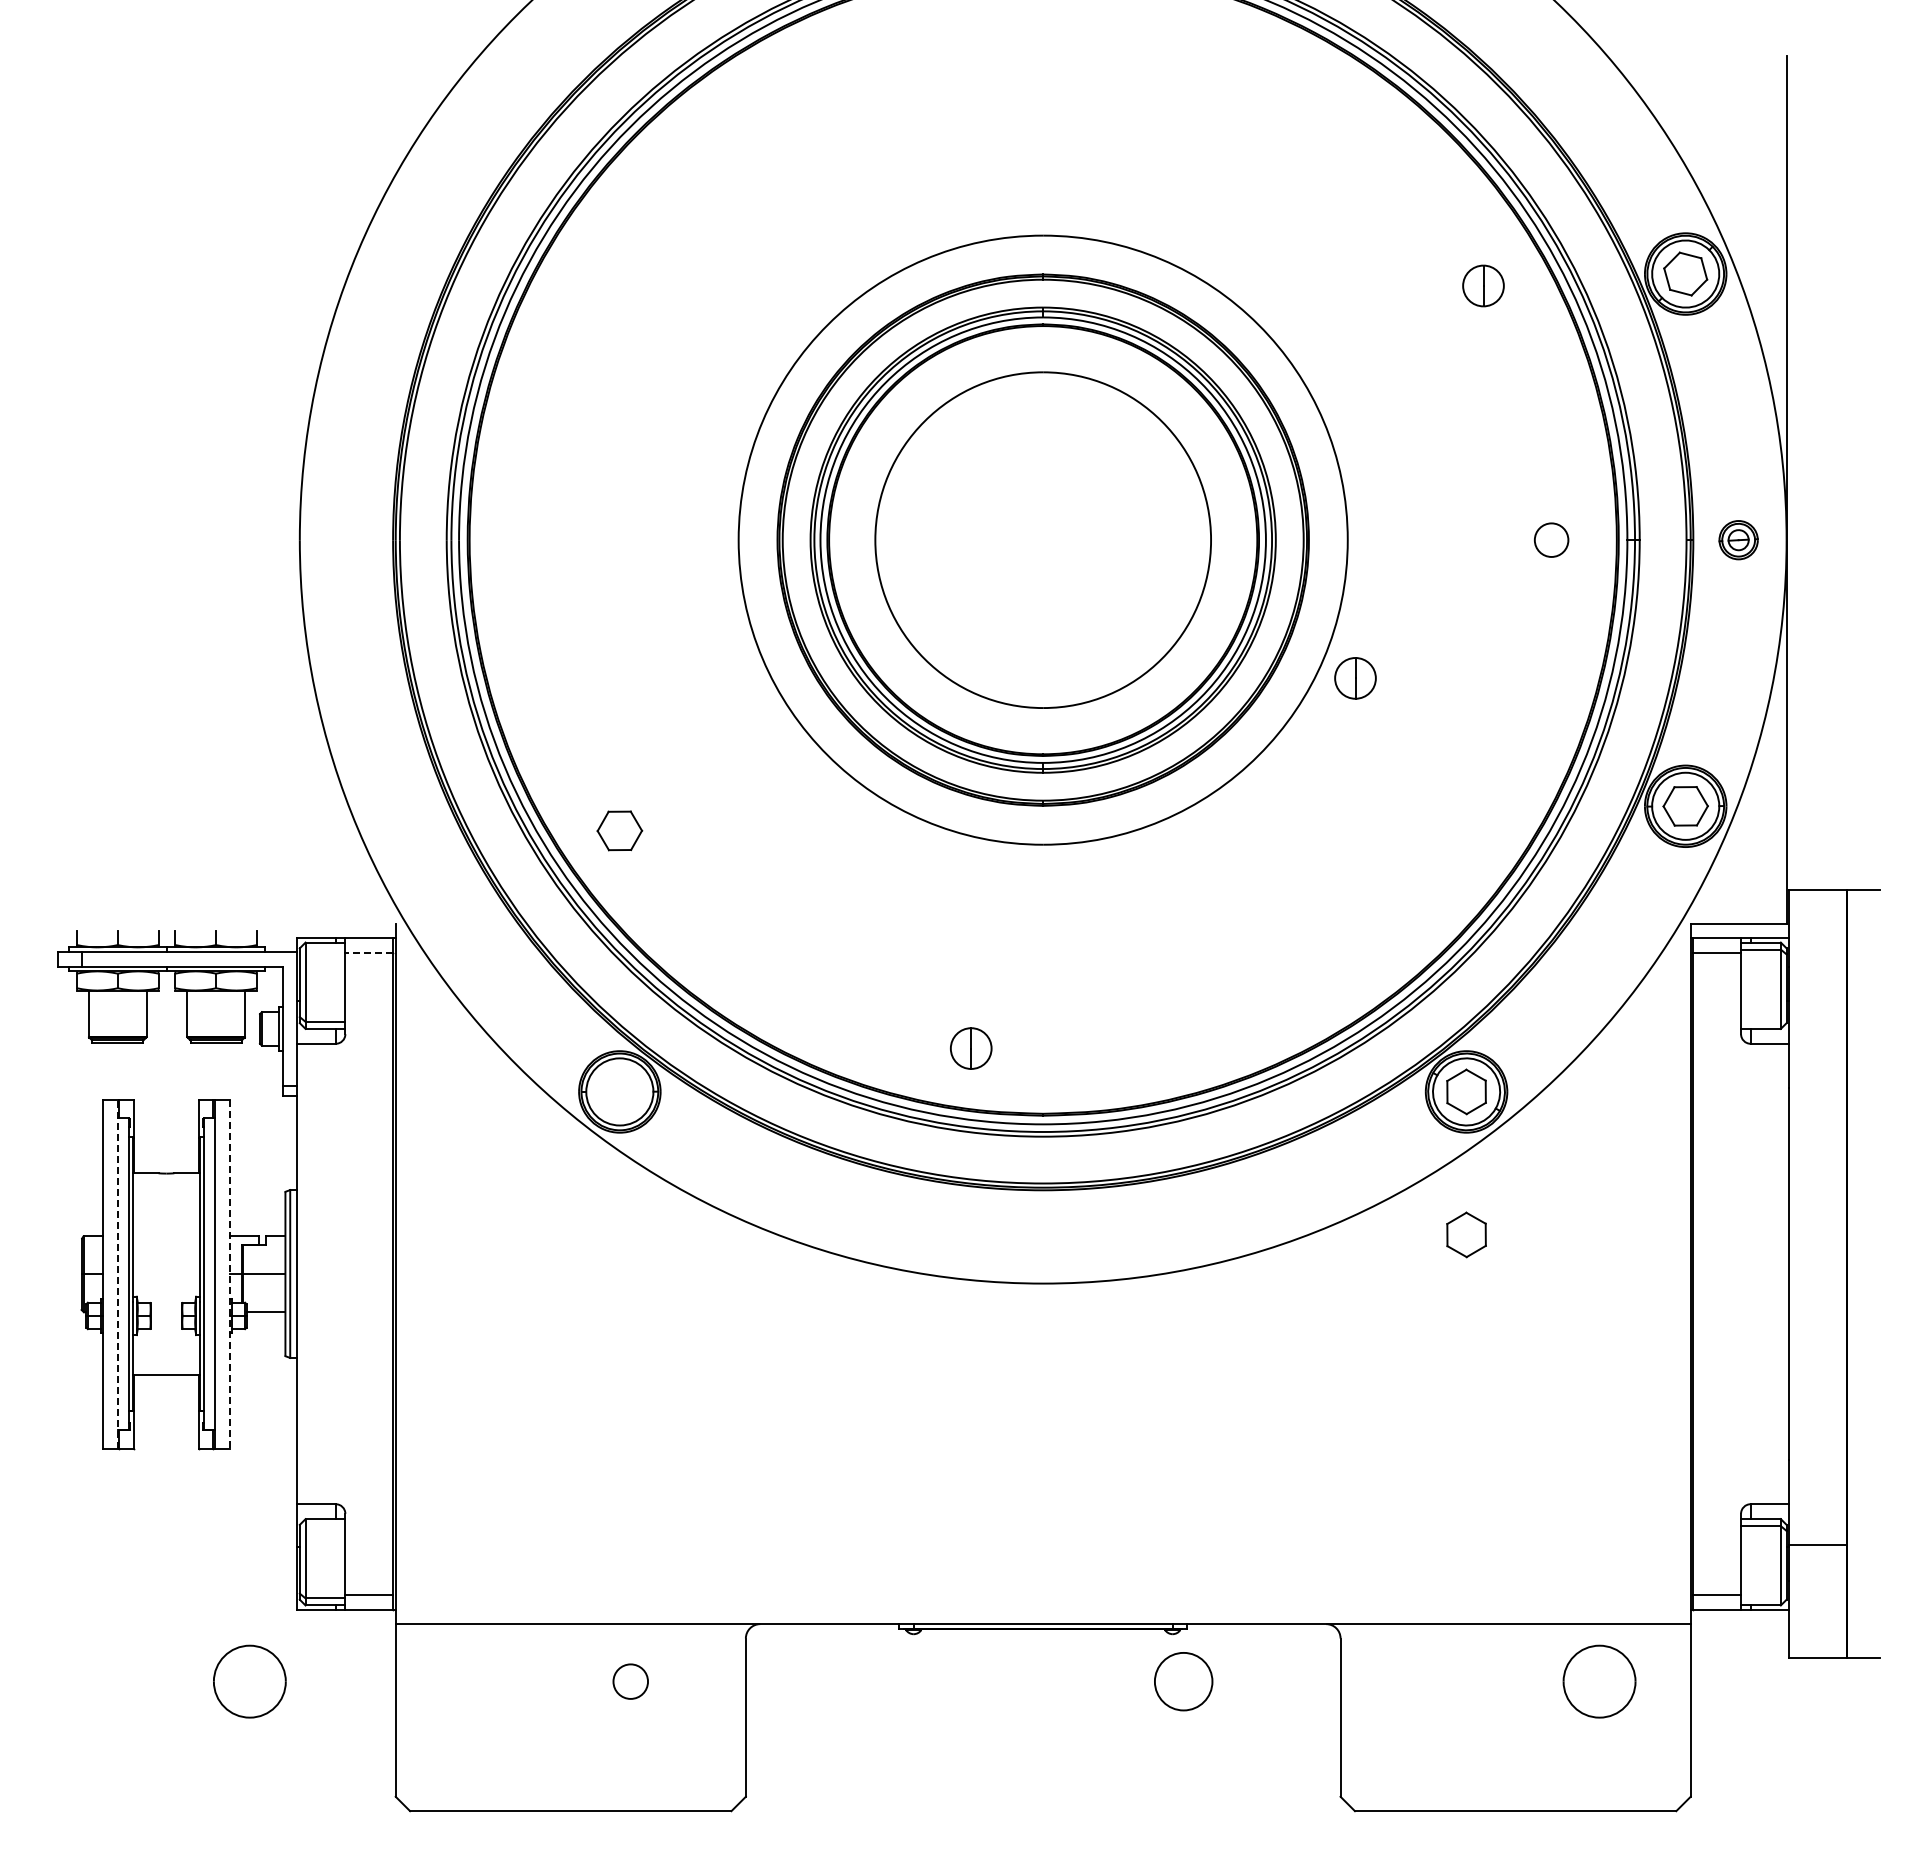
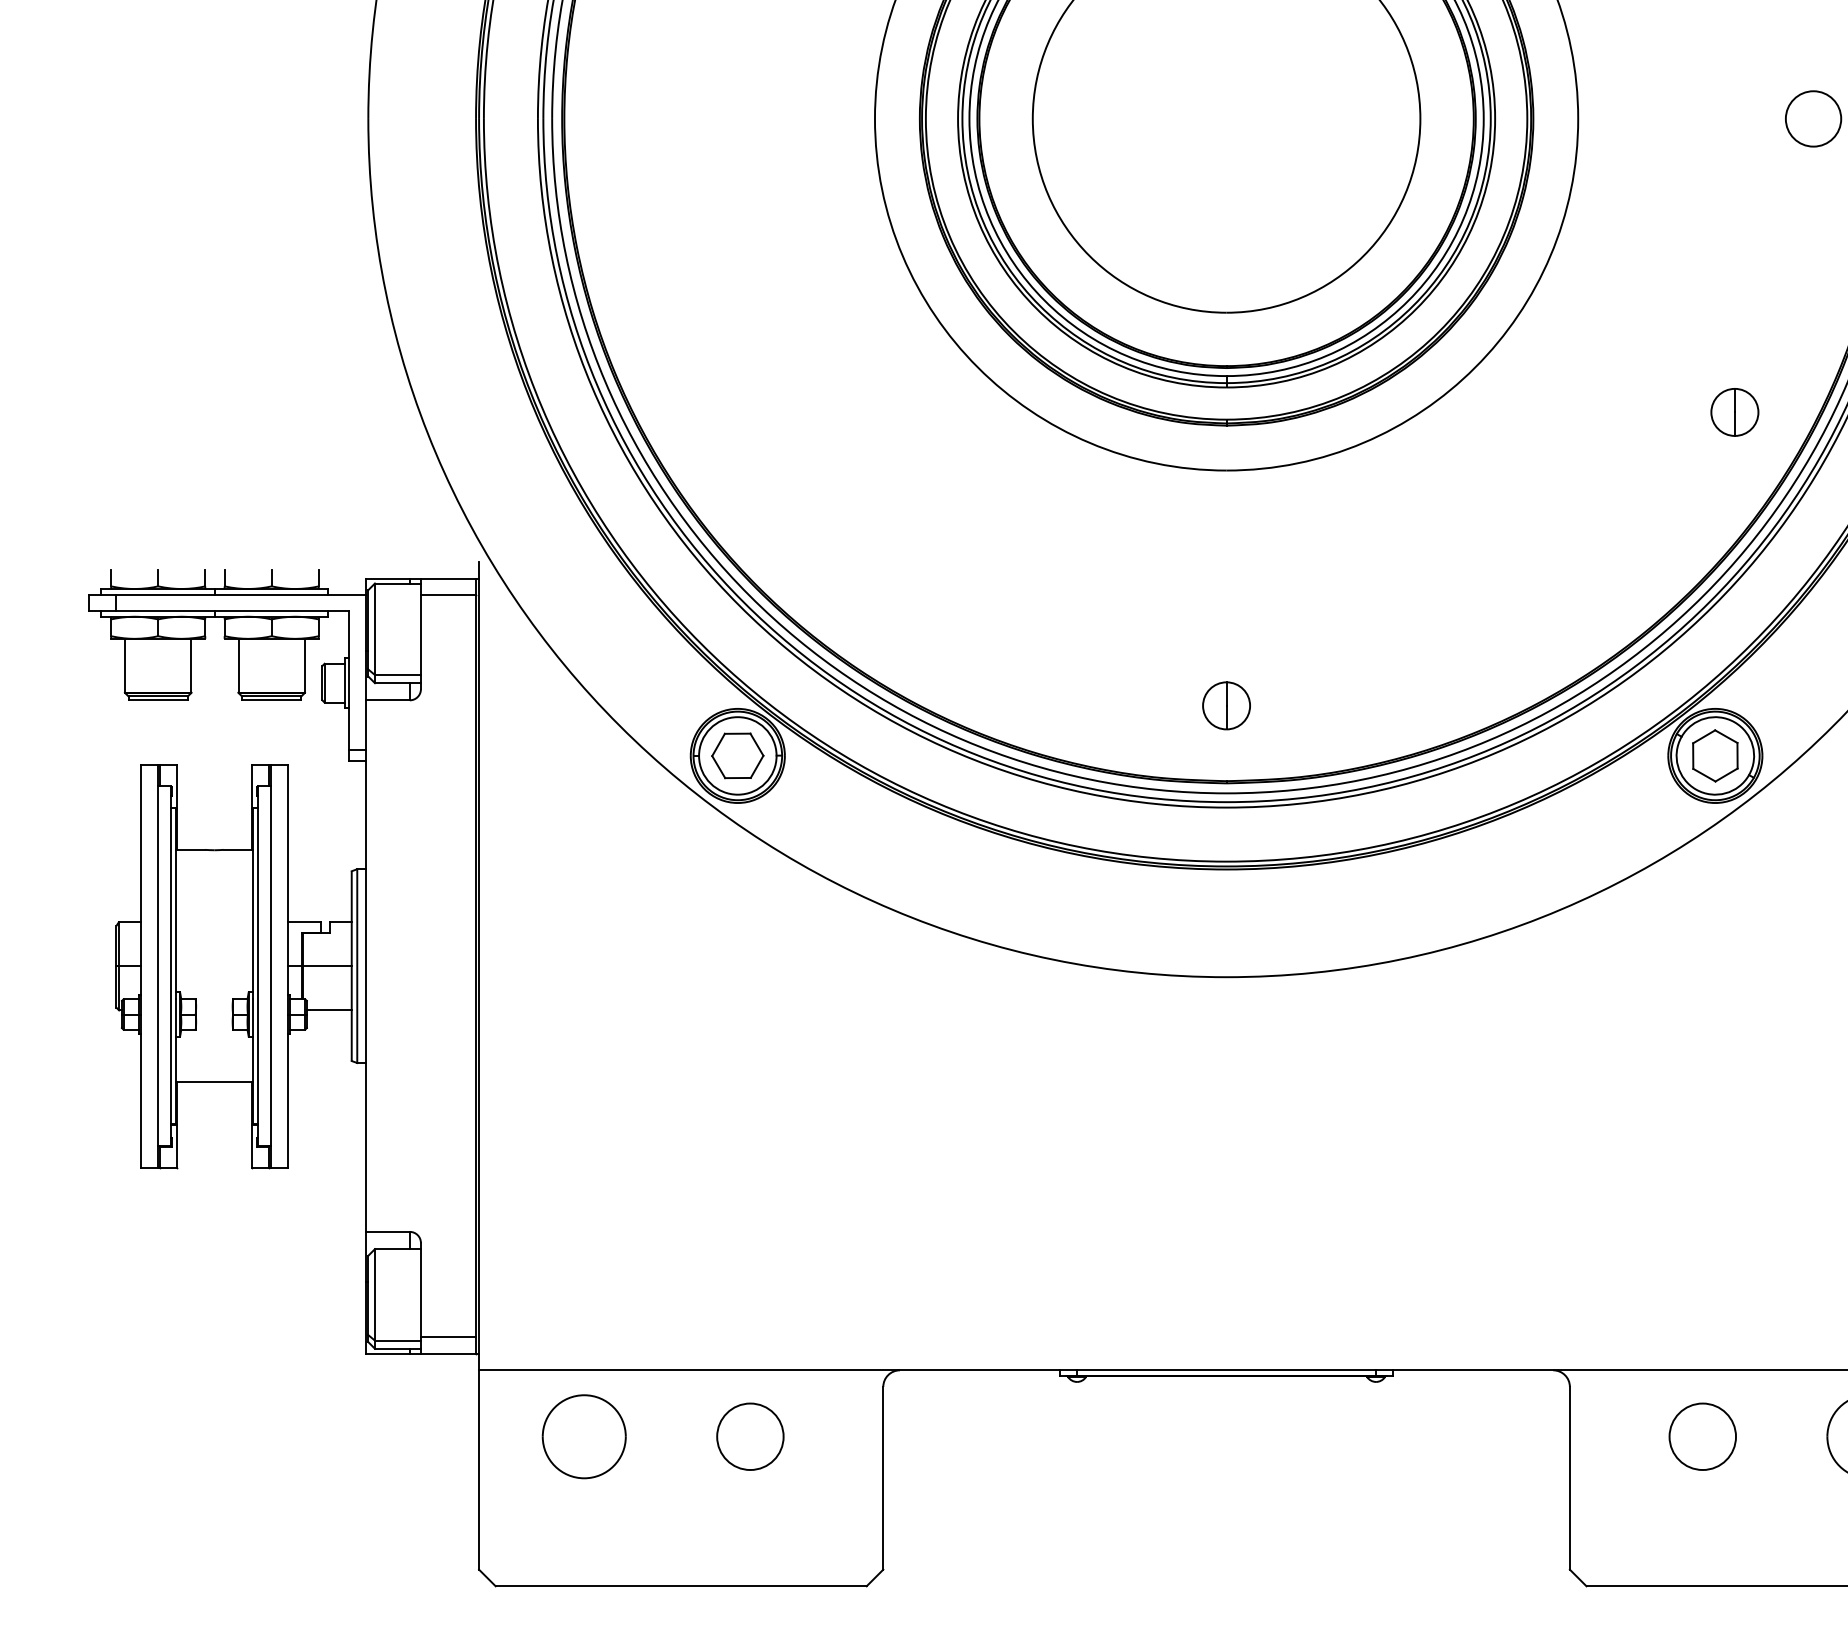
circle: (1551, 540) -> (1813, 119), size x1.43
part: (1355, 678) -> (1734, 412), moved
part: (619, 830) -> (737, 755), moved
line: (369, 952) -> (448, 594), dashed -> solid
part: (971, 1048) -> (1226, 705), moved
part: (1466, 1234) -> (1715, 920), removed
line: (117, 1274) -> (157, 966), dashed -> solid
line: (229, 1275) -> (287, 967), dashed -> solid
part: (249, 1681) -> (583, 1436), moved
circle: (630, 1681) -> (750, 1436), size x1.67
circle: (1183, 1681) -> (1702, 1436), moved

